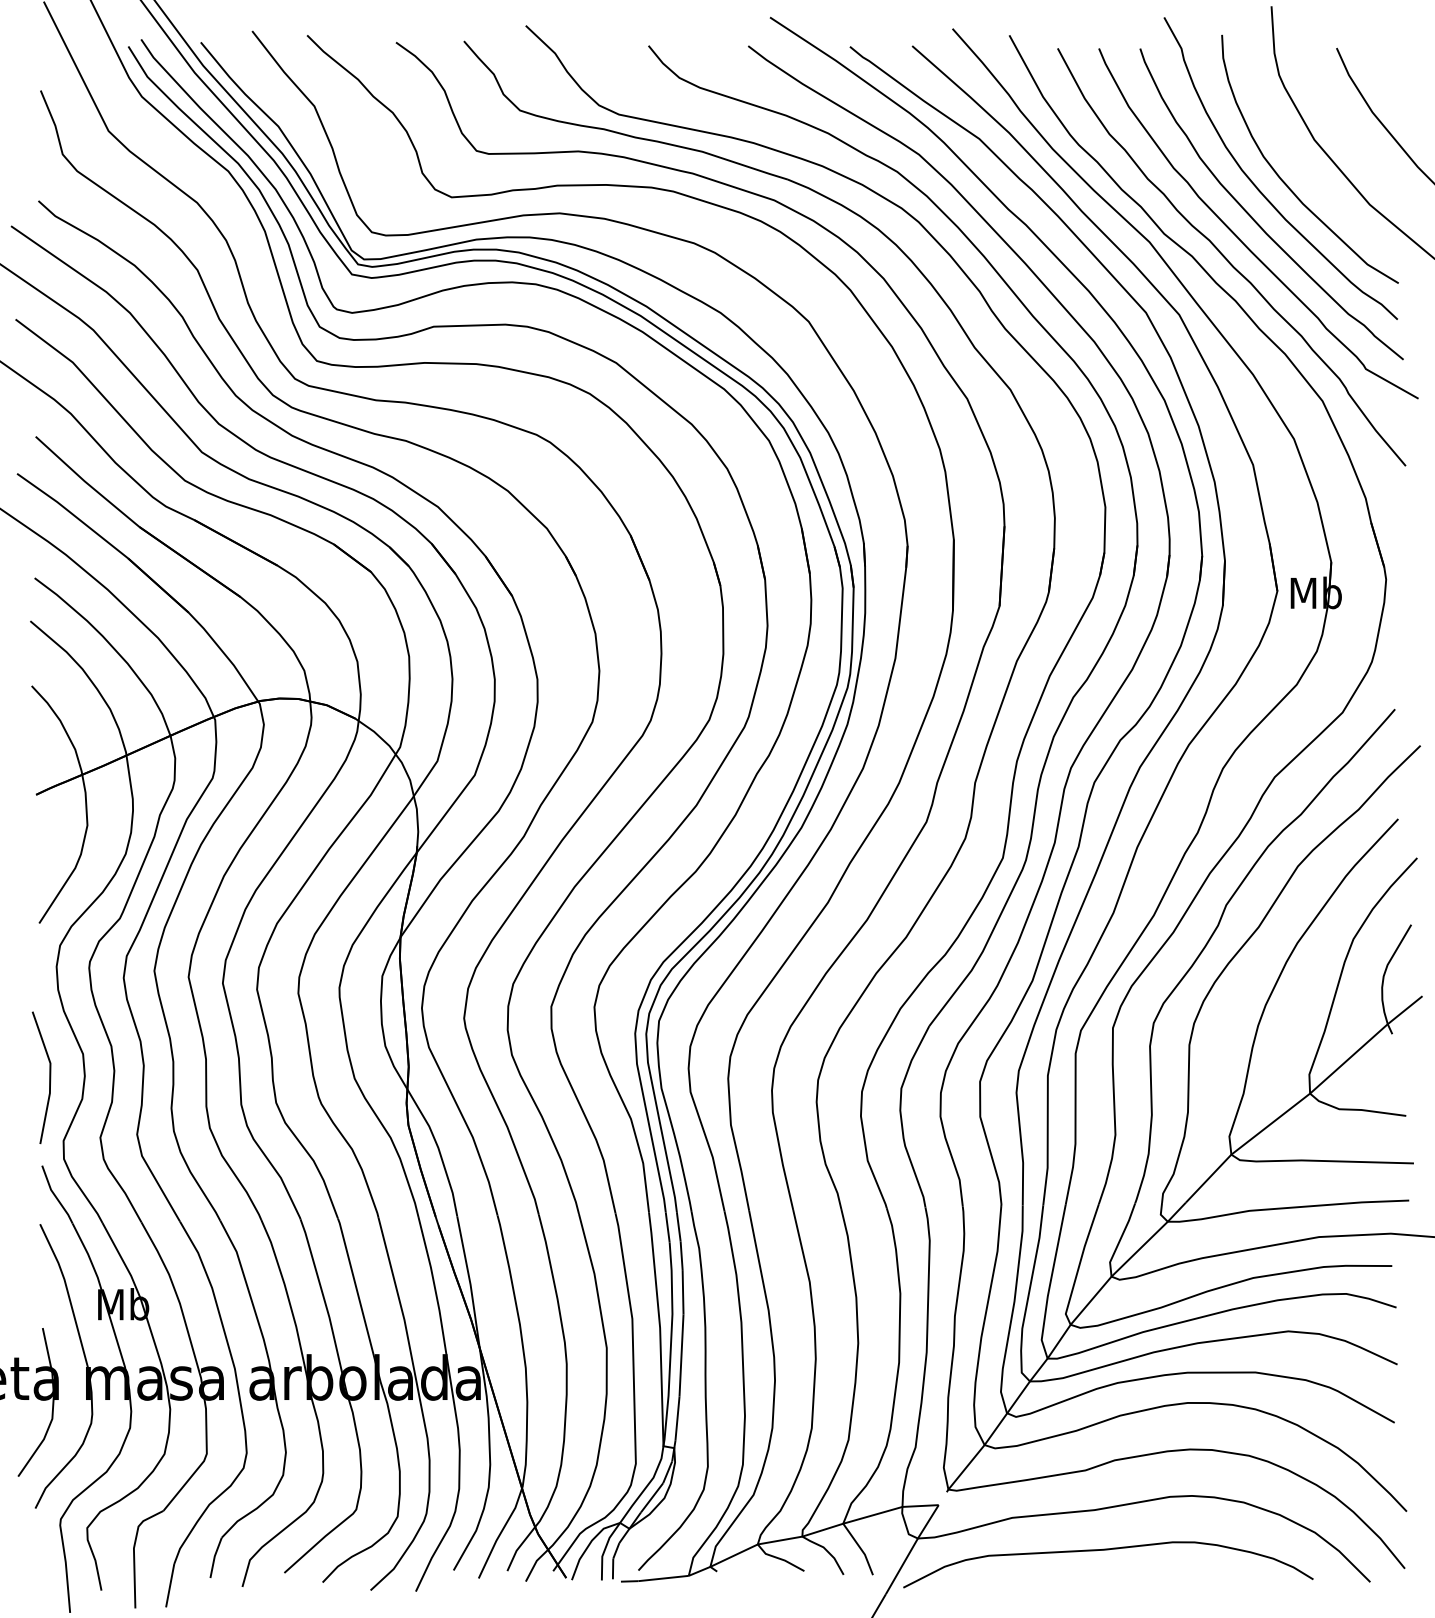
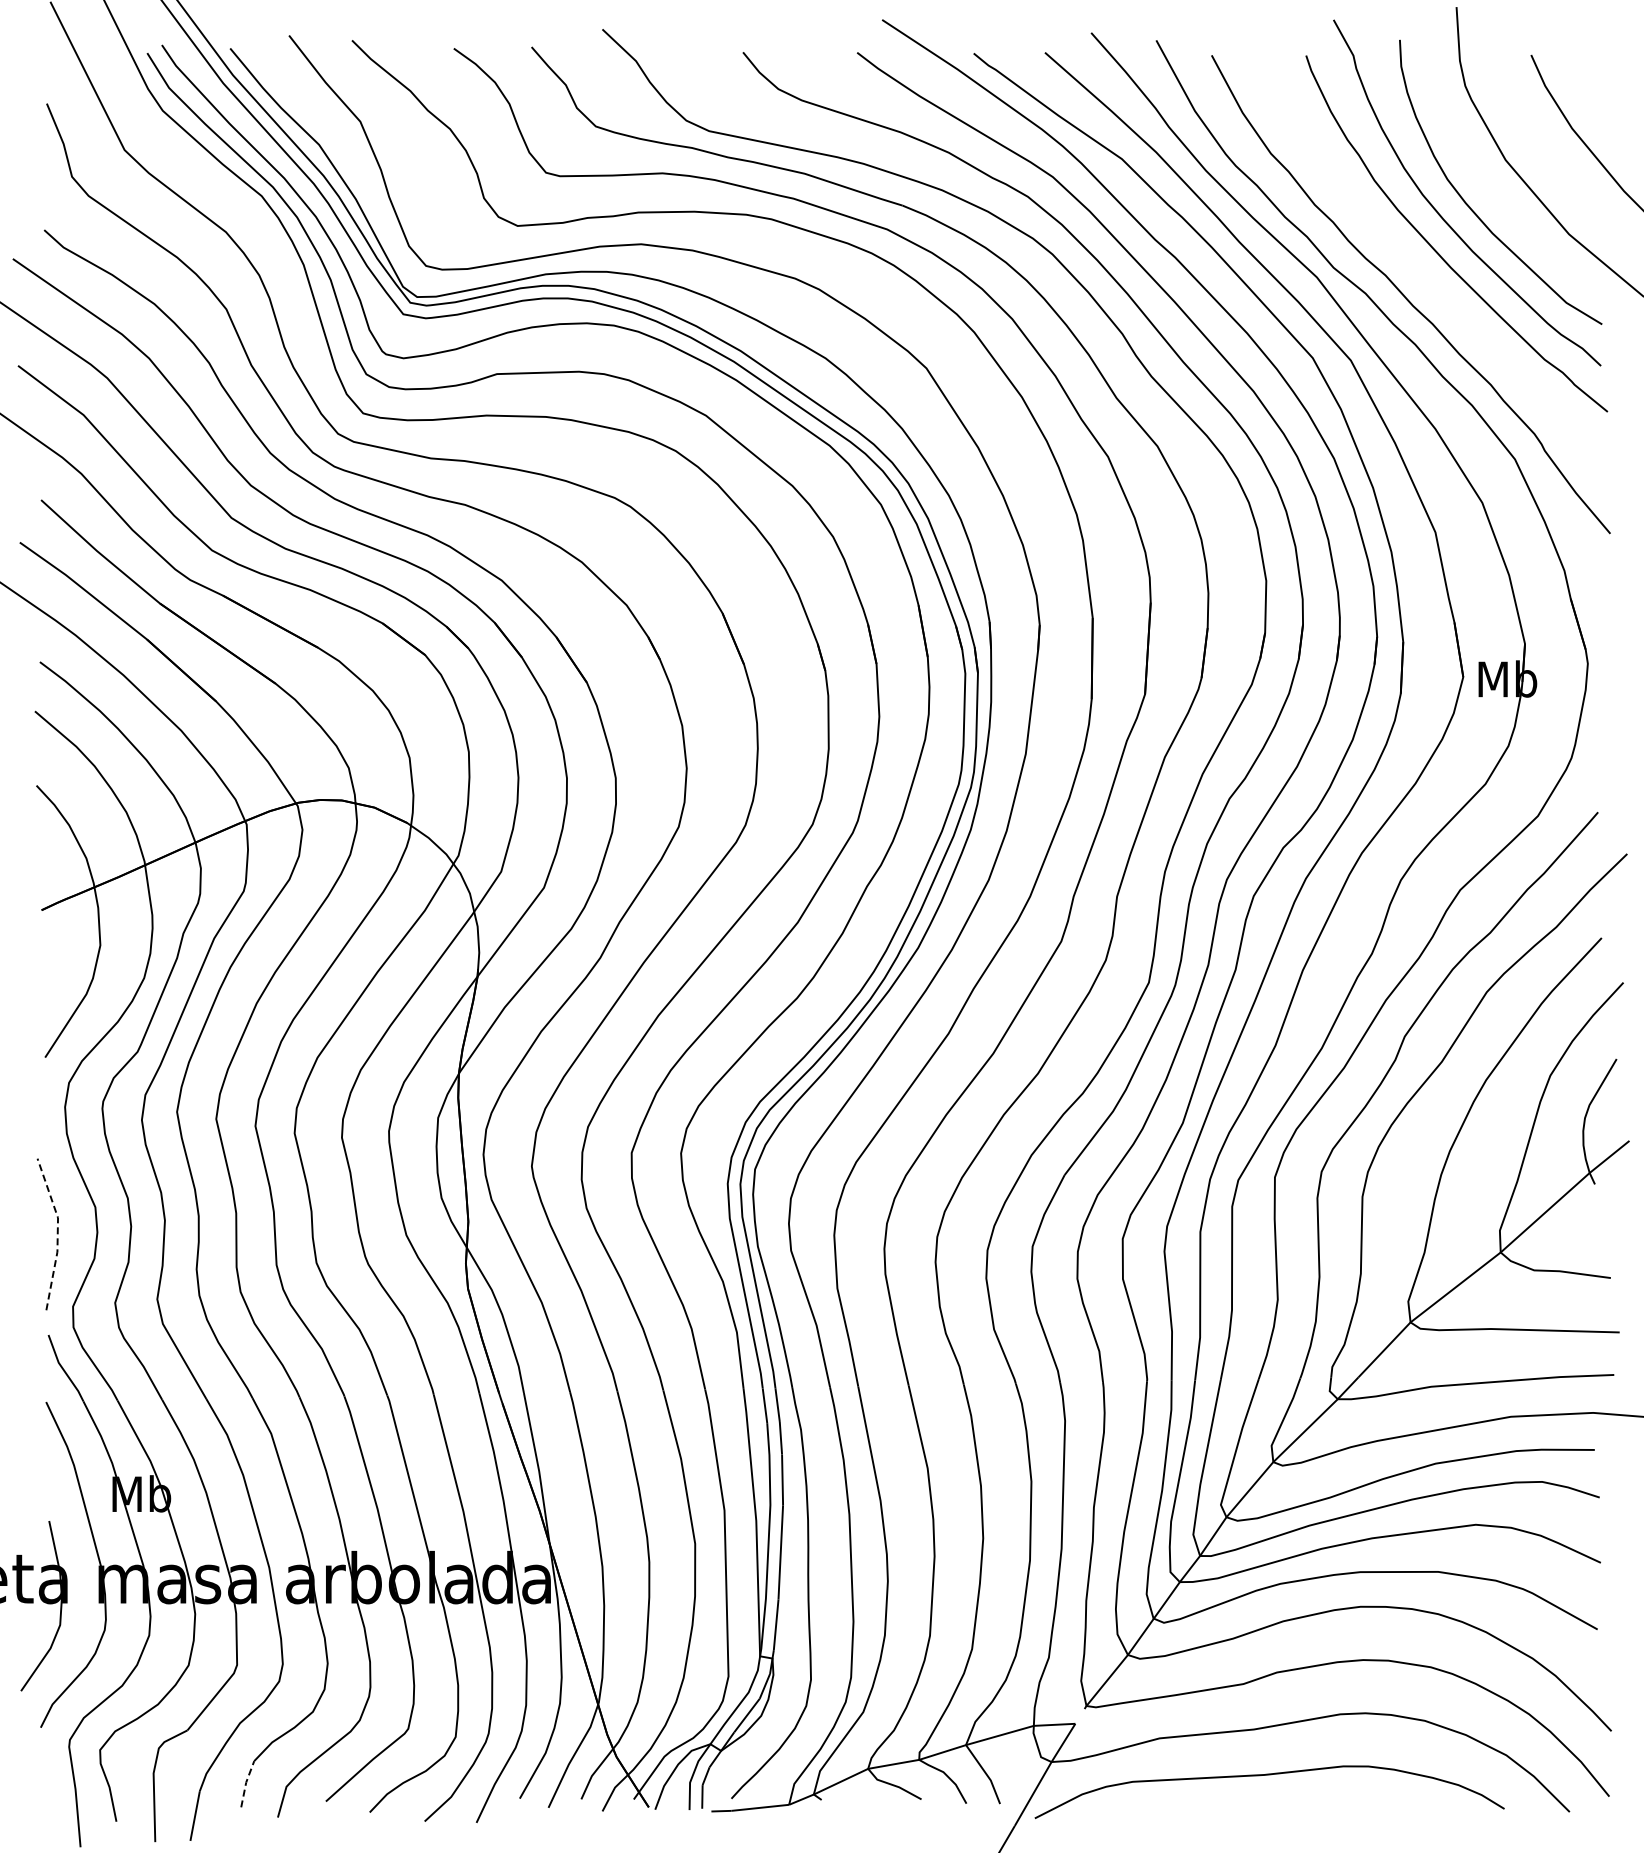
curve: (1241, 240) -> (1422, 275), removed
line: (50, 1077) -> (57, 1233), solid -> dashed
line: (215, 1557) -> (246, 1783), solid -> dashed

